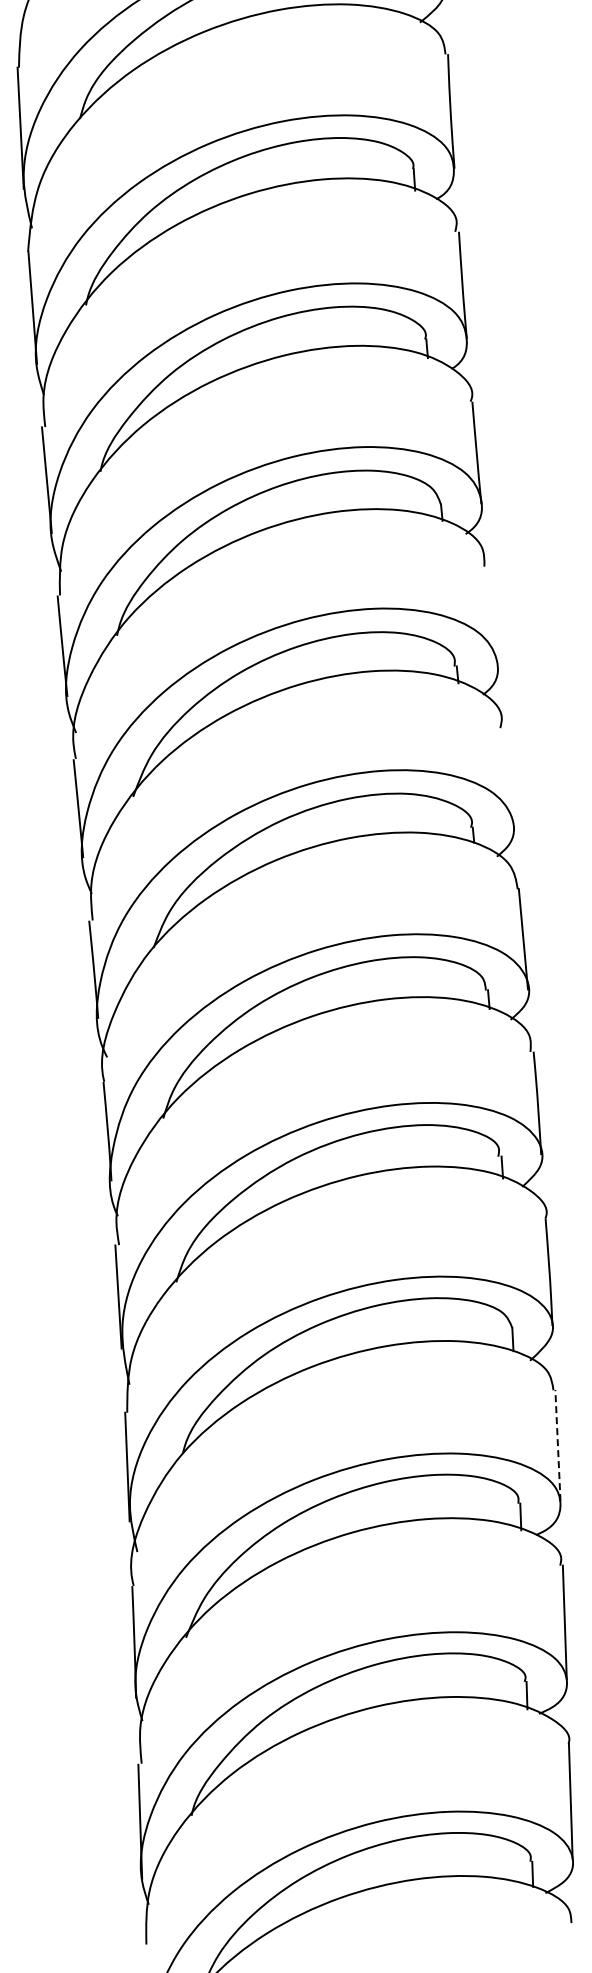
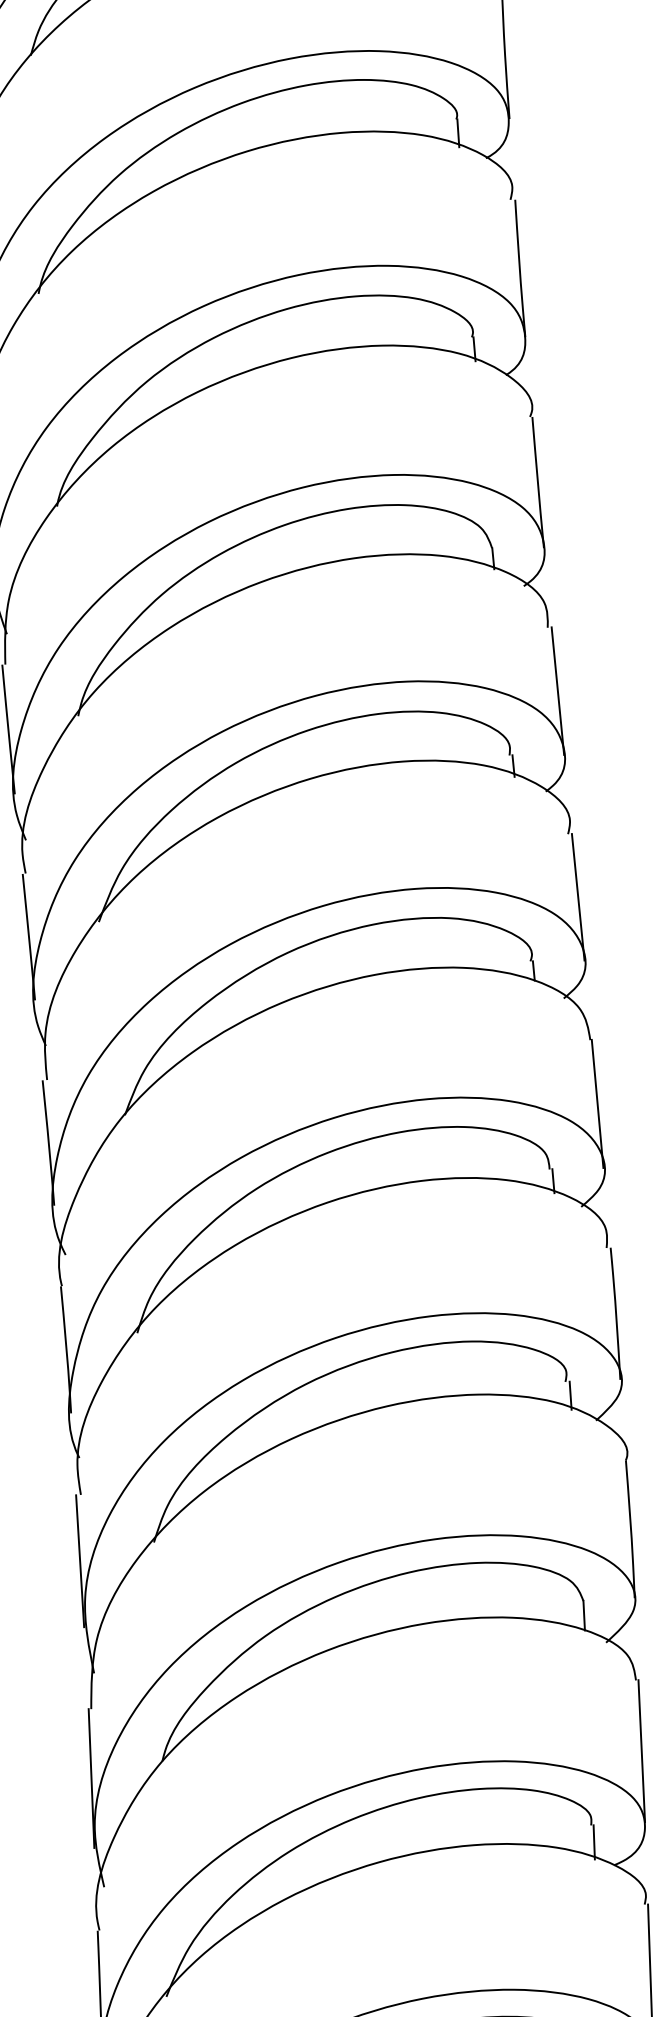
line: (492, 616) -> (558, 691), added
line: (508, 777) -> (578, 897), added
line: (557, 1445) -> (641, 1751), dashed -> solid

